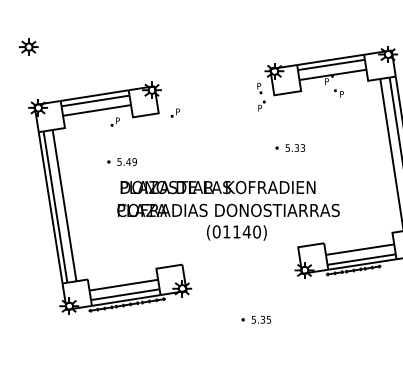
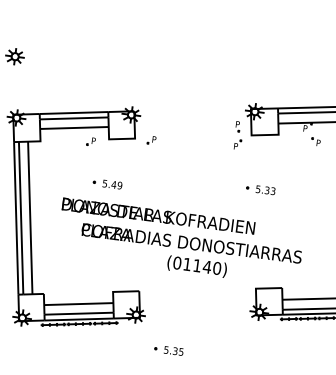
part: (121, 161) -> (106, 183), moved
text: (217, 187) -> (158, 216), moved
part: (256, 319) -> (169, 350), moved

